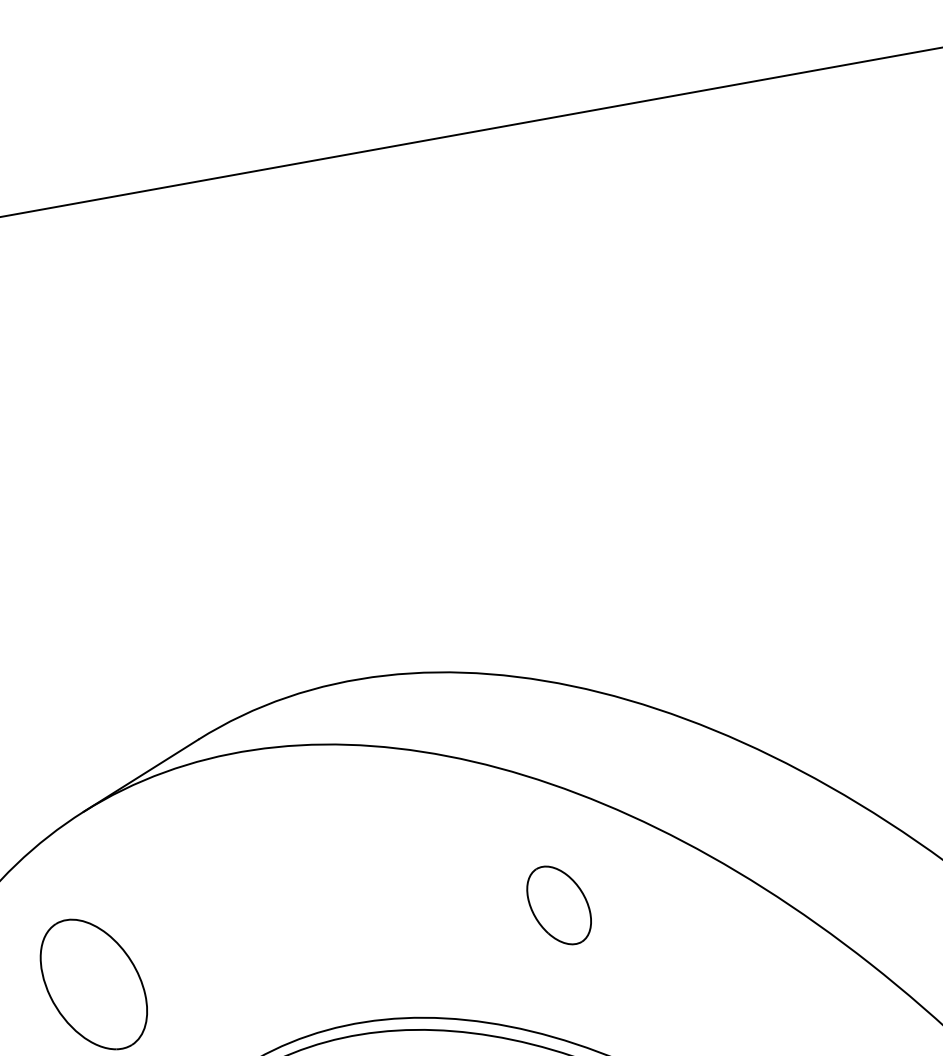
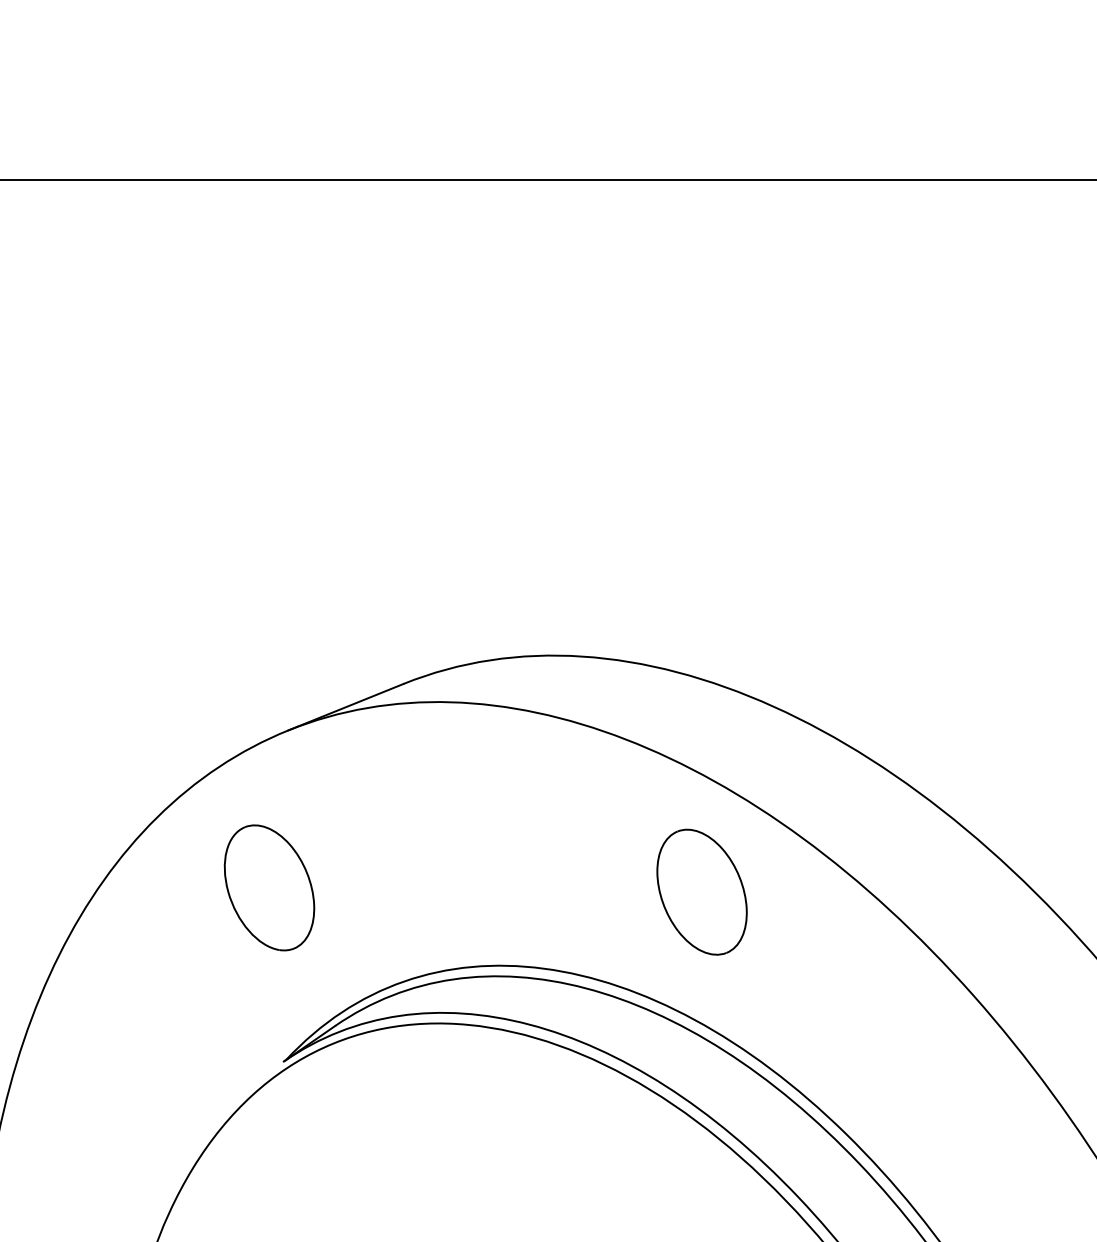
part: (558, 904) -> (701, 891), size x1.67

